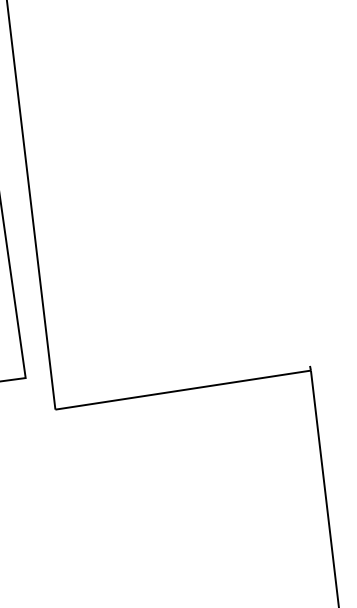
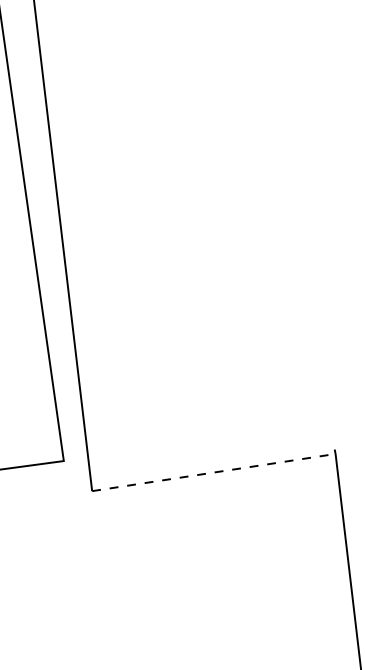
line: (183, 390) -> (214, 472), solid -> dashed

